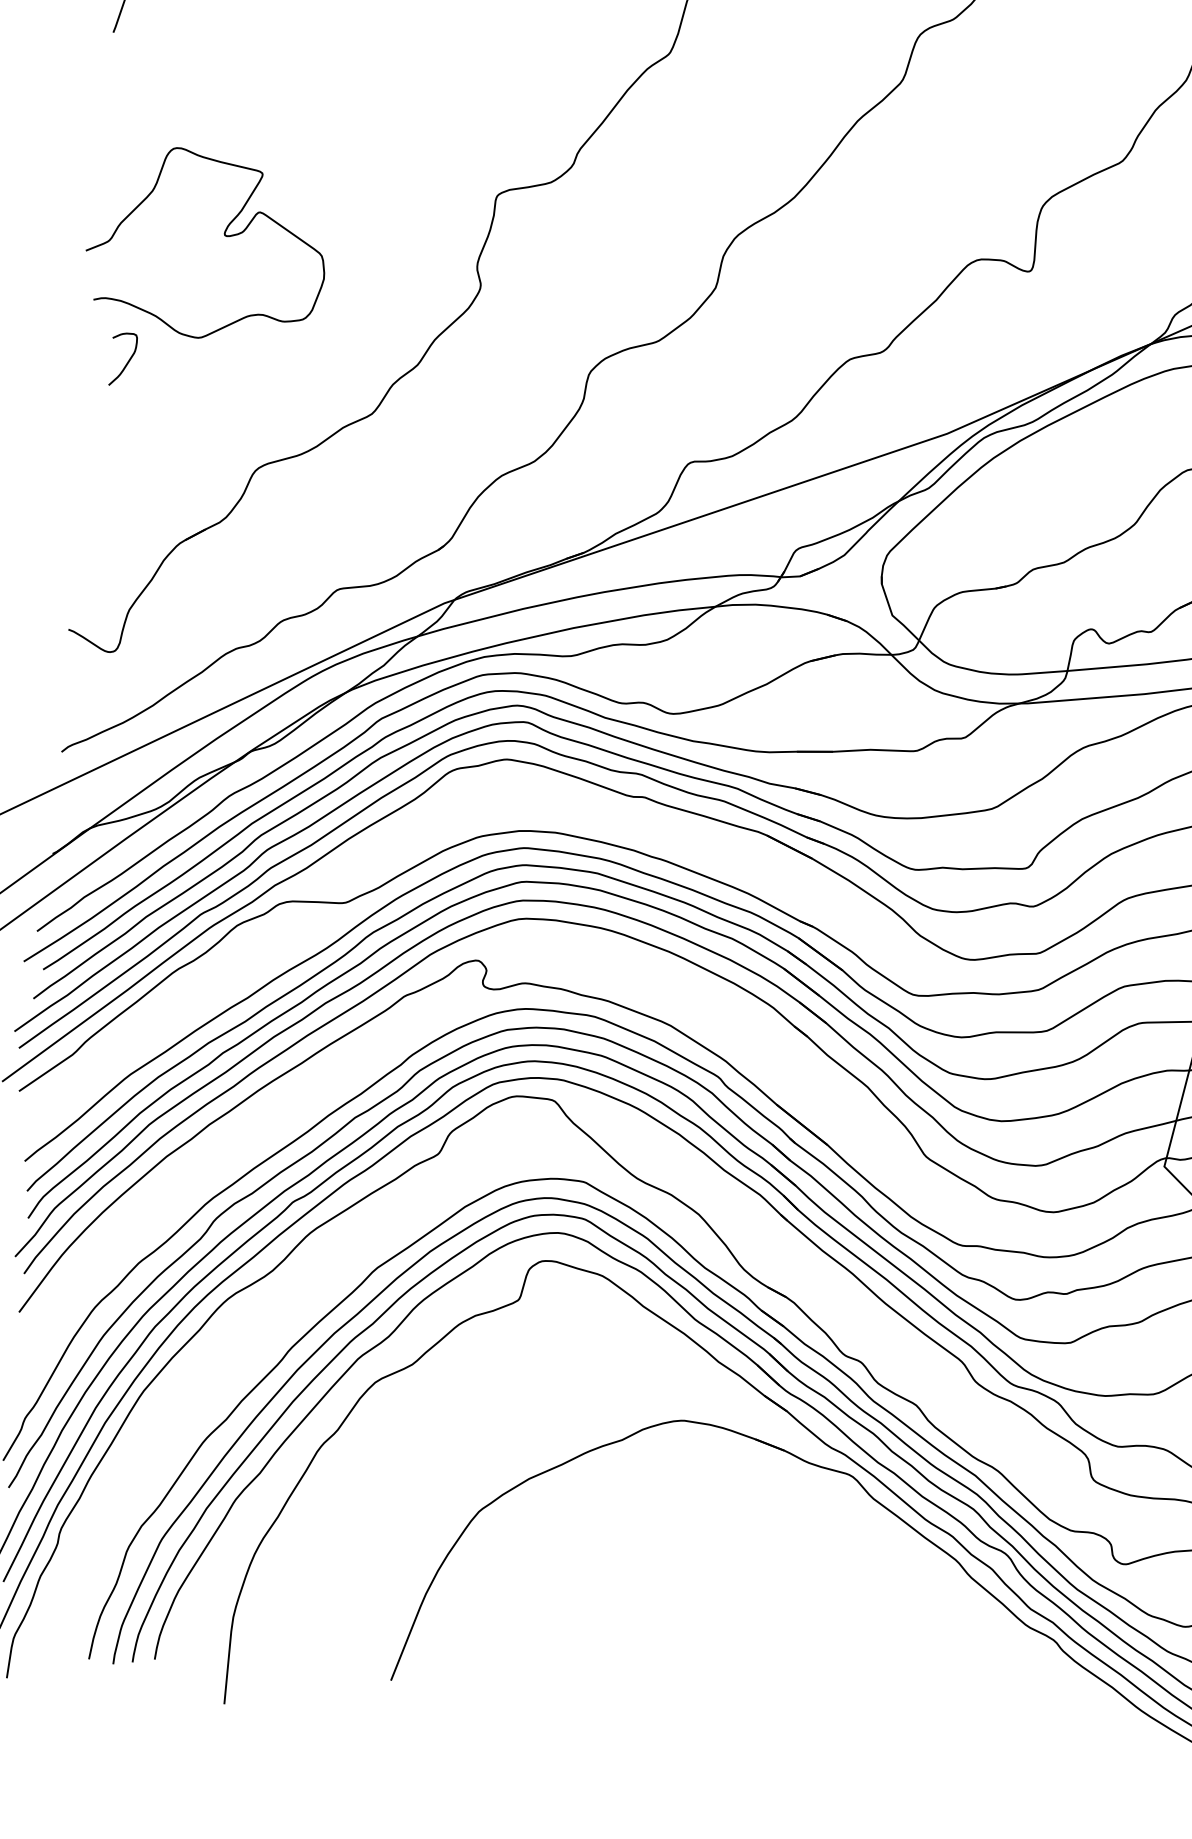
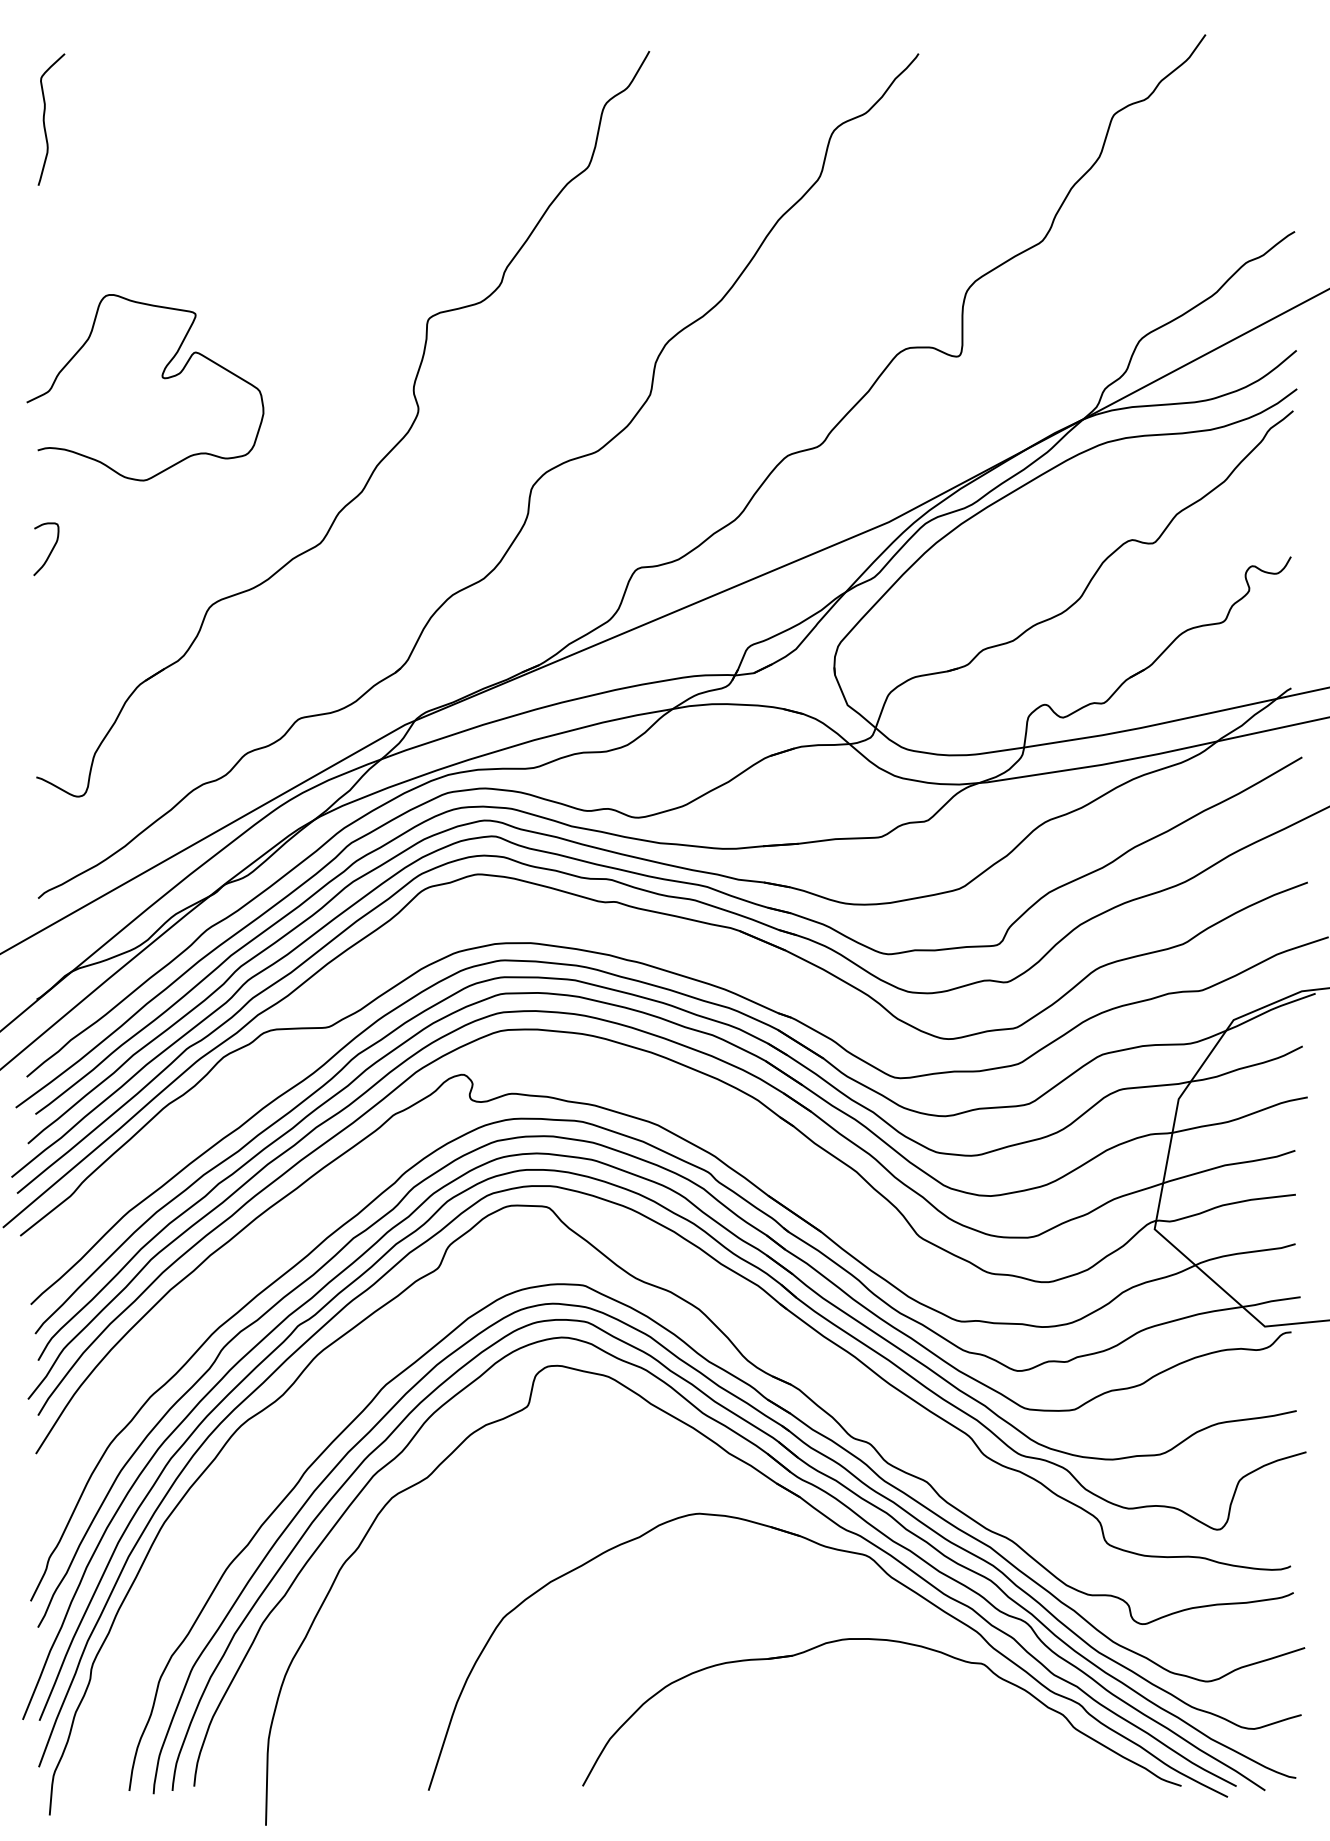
curve: (127, 362) -> (50, 551), moved
part: (871, 1564) -> (894, 1642), added

